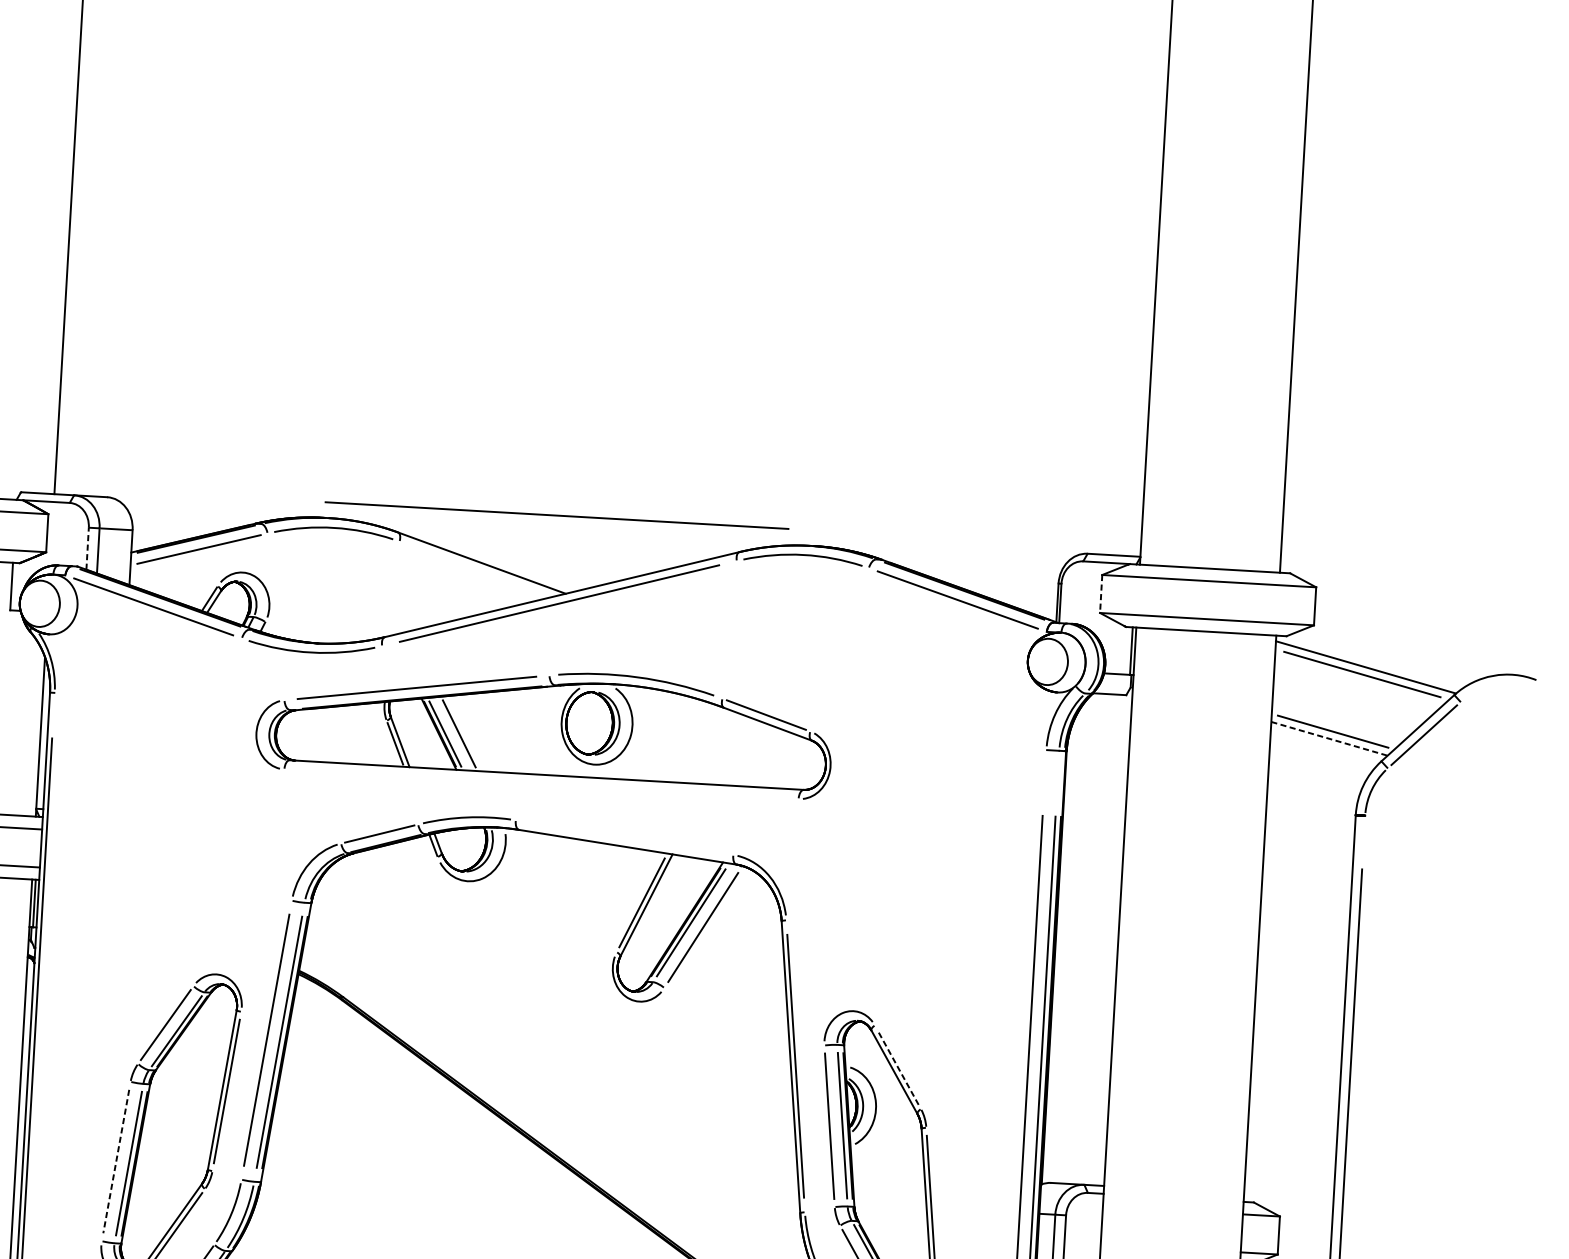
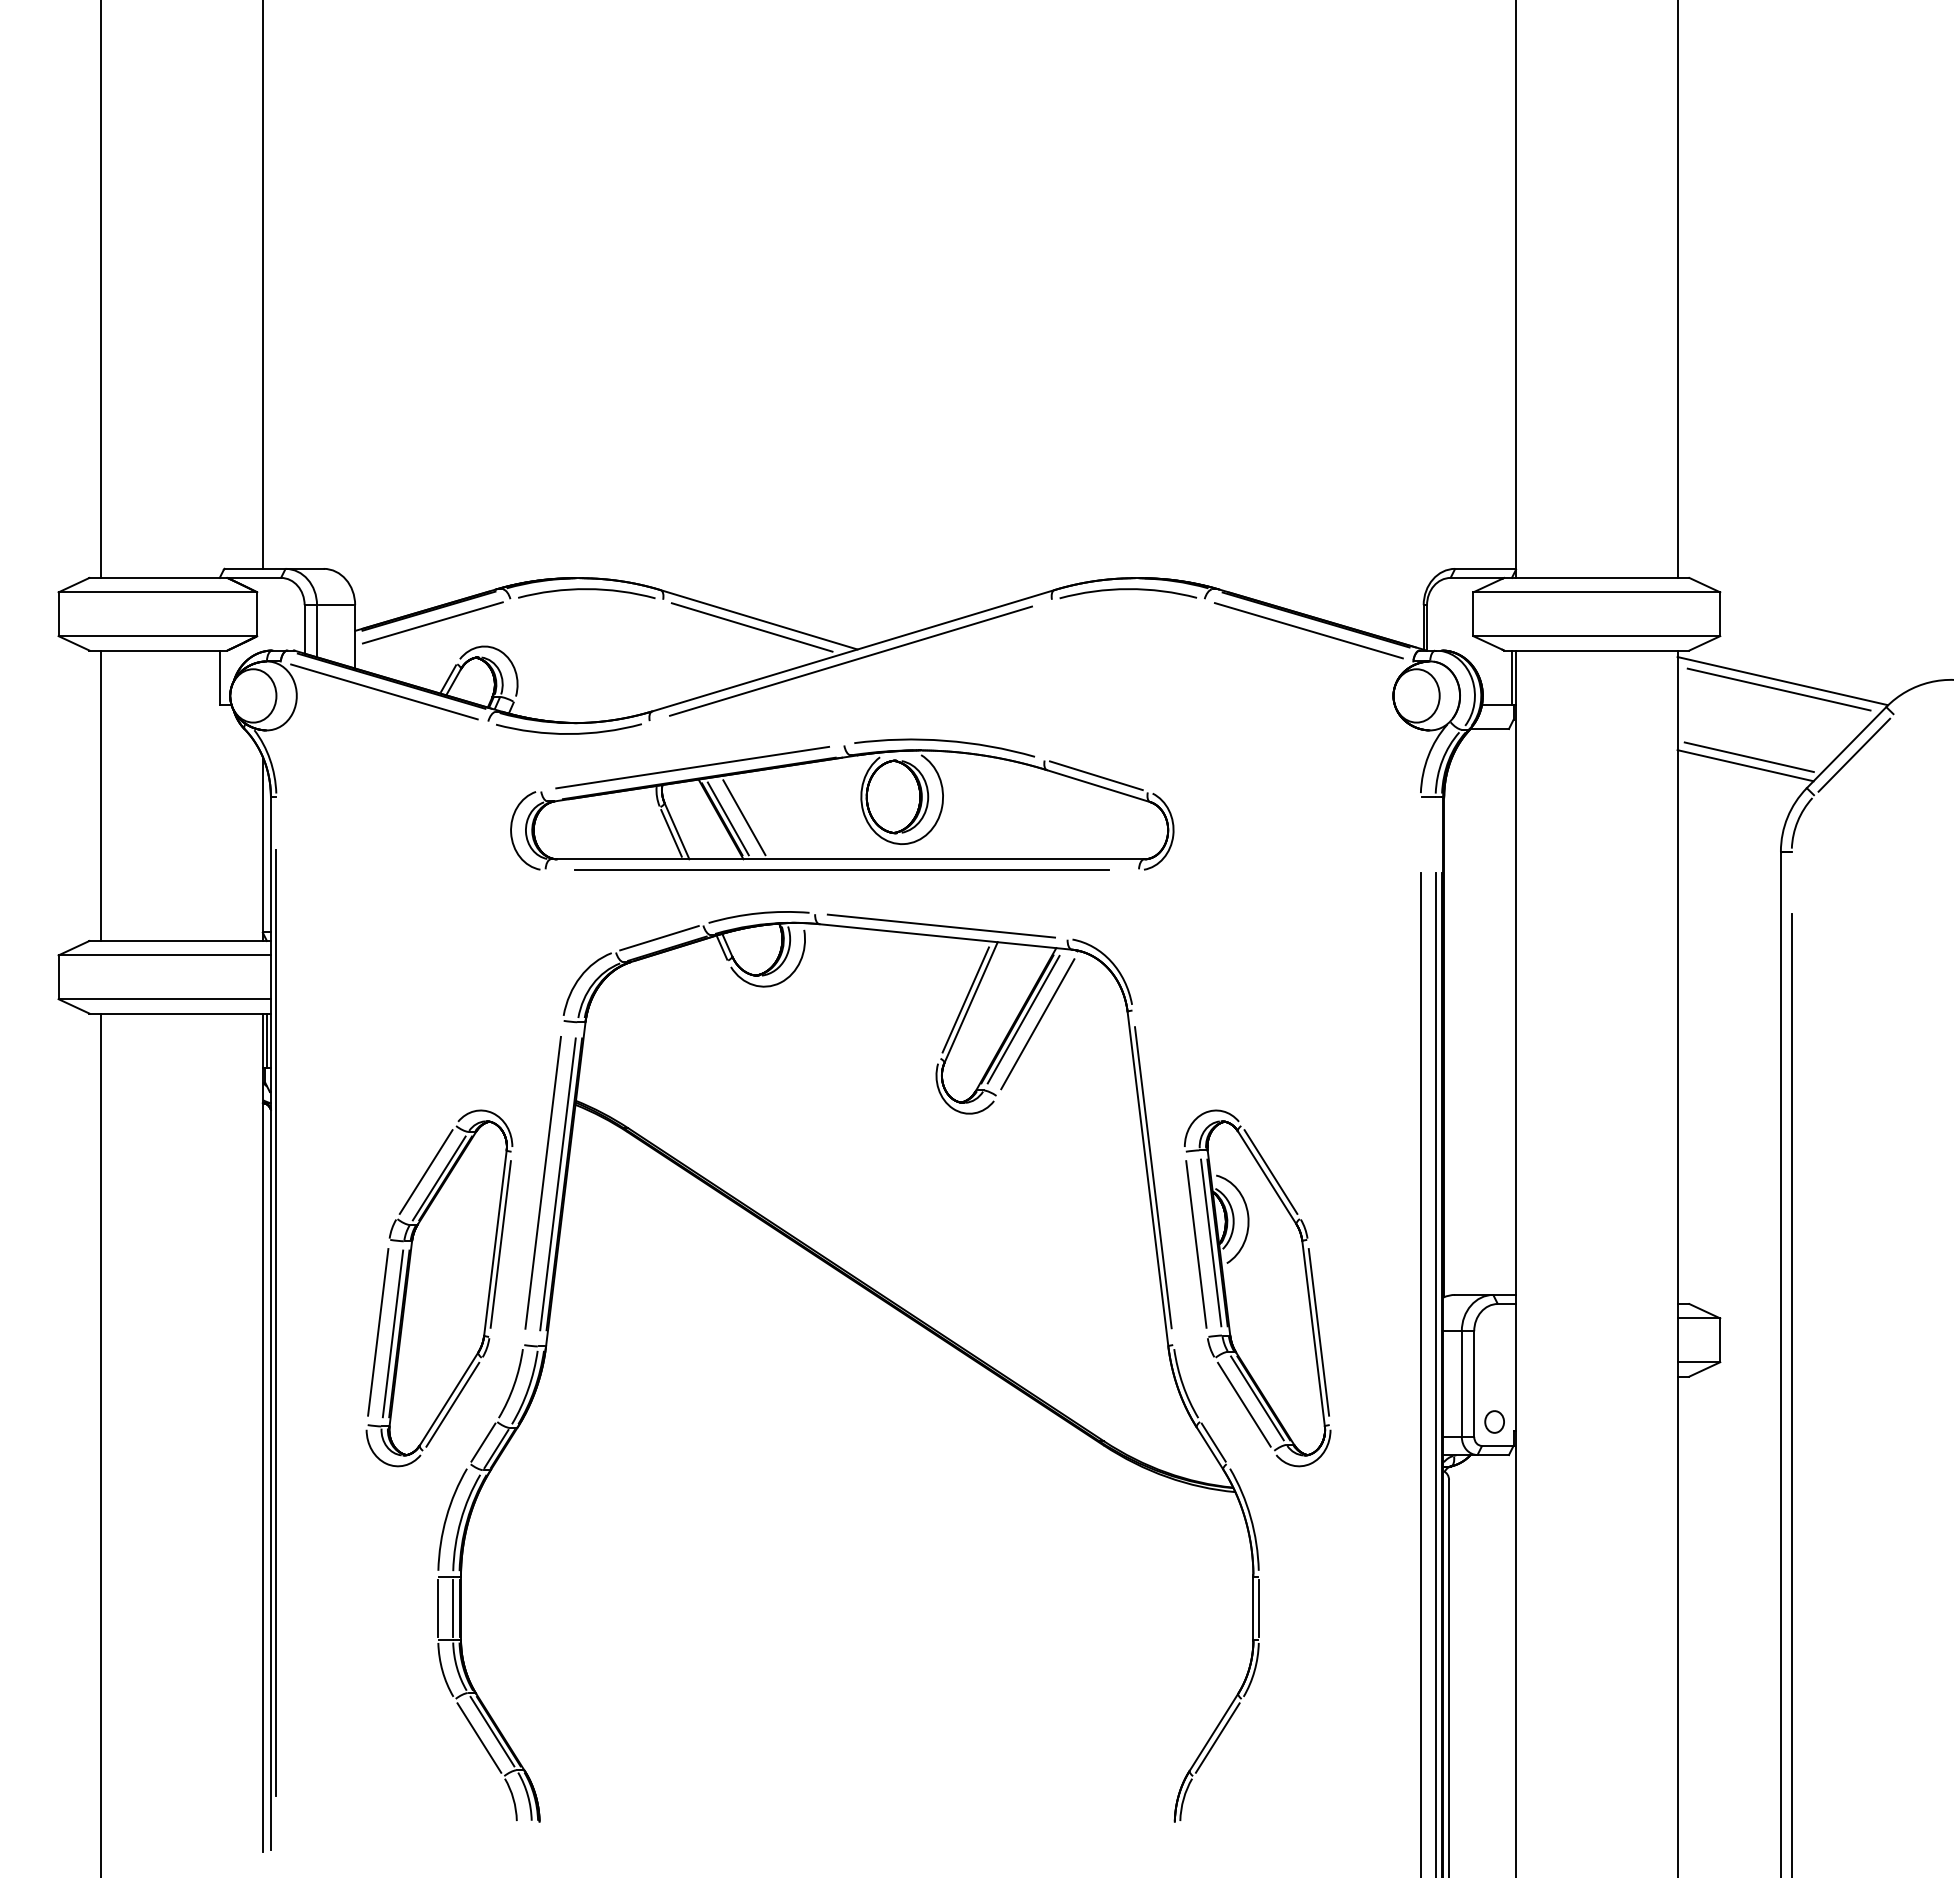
line: (556, 514) -> (841, 869), moved
line: (87, 547) -> (304, 628), dashed -> solid
line: (474, 569) -> (751, 627), added
line: (1101, 594) -> (1473, 614), dashed -> solid
line: (1329, 738) -> (1745, 765), dashed -> solid
line: (623, 837) -> (940, 925), added
line: (897, 1067) -> (1270, 1172), dashed -> solid
line: (116, 1161) -> (378, 1332), dashed -> solid

